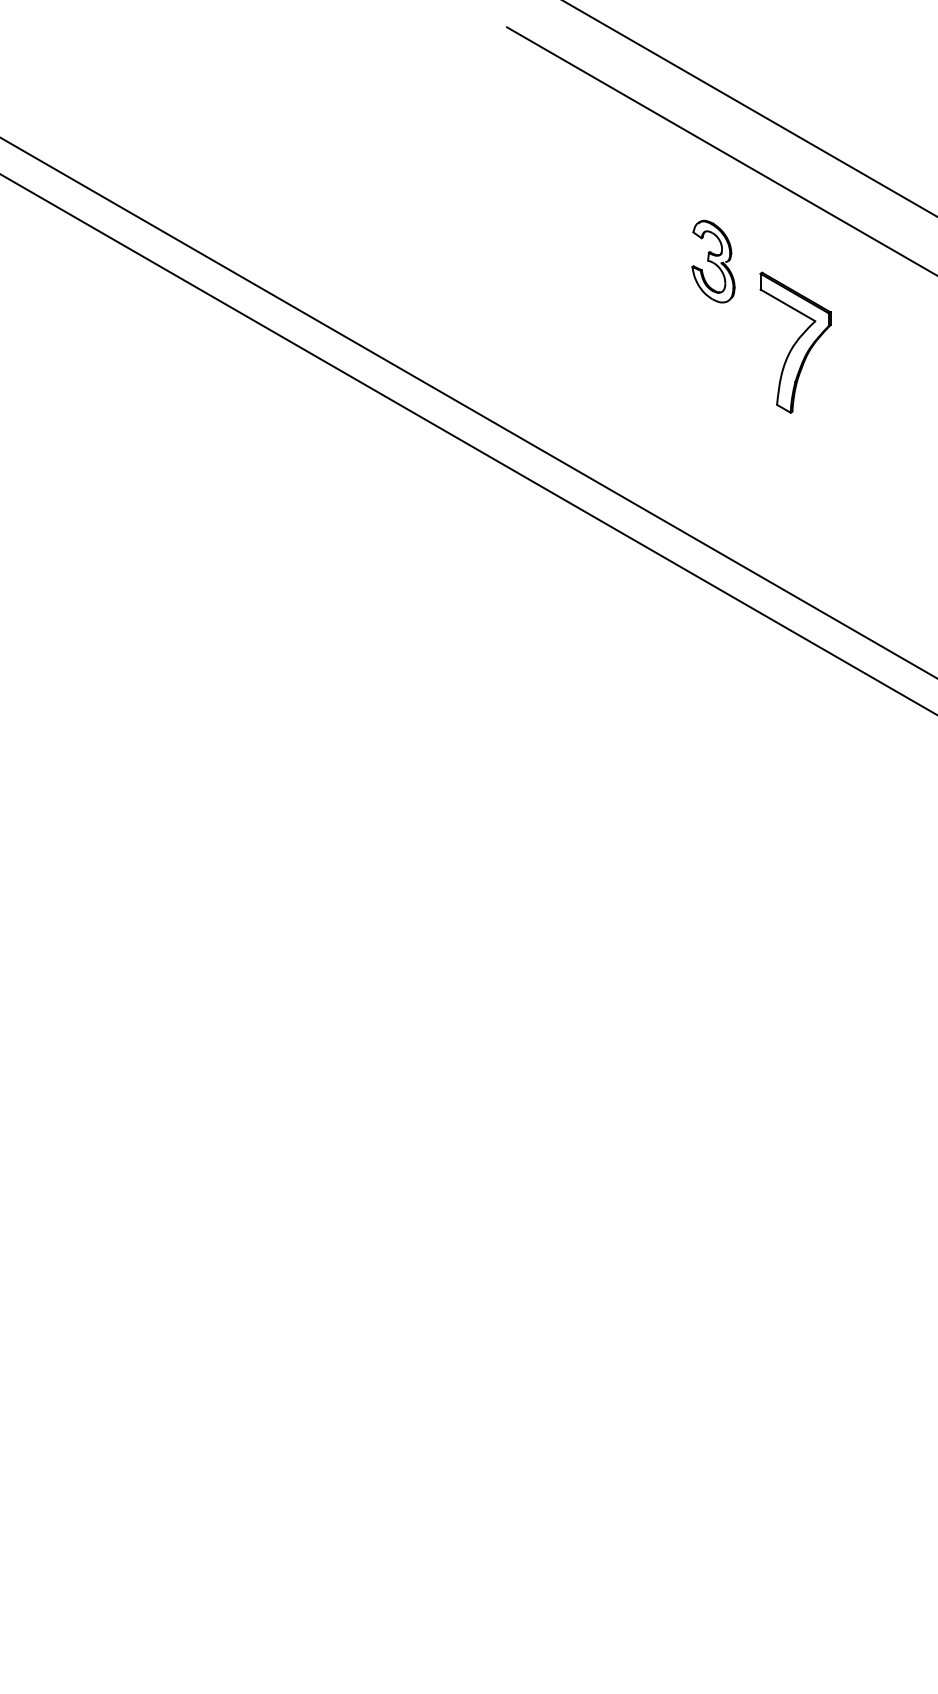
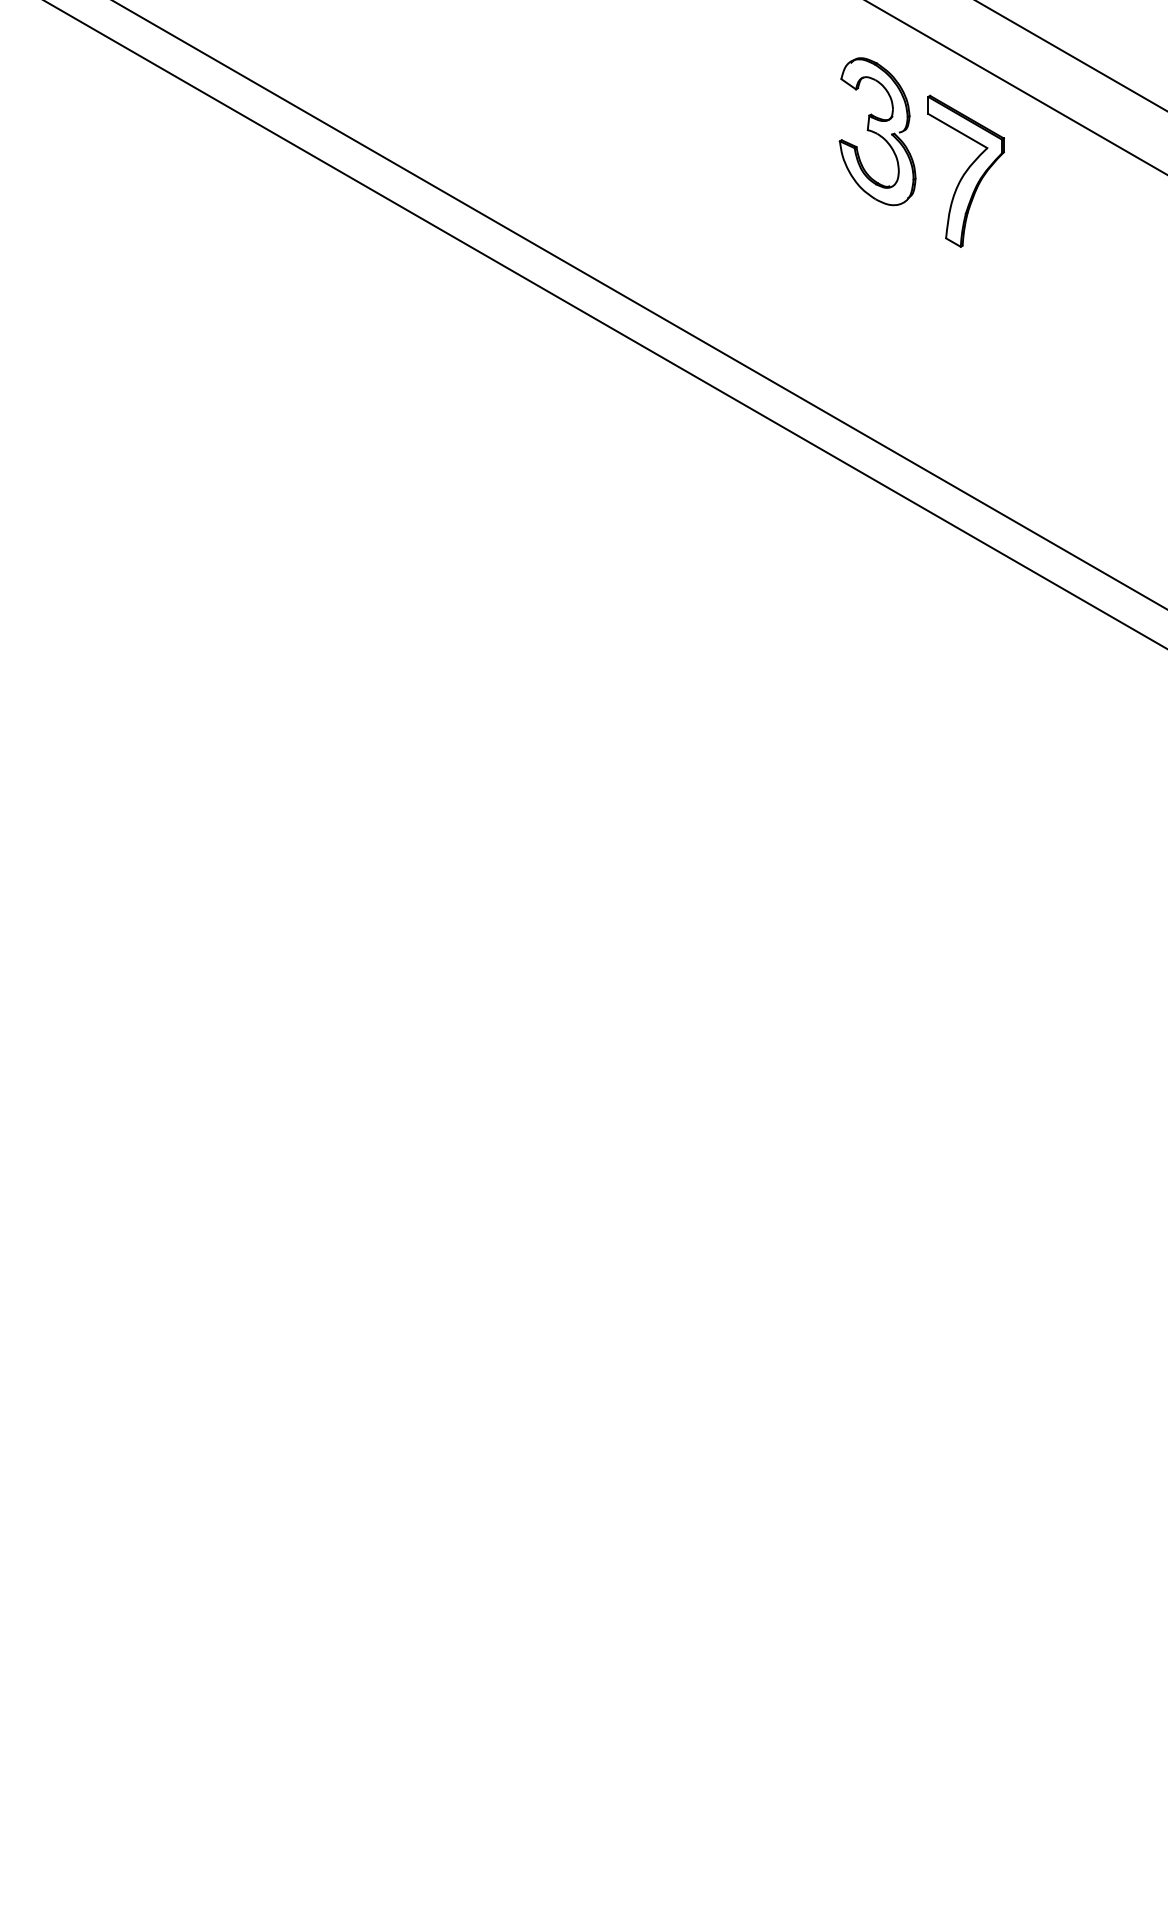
part: (713, 261) -> (877, 131), size x1.67
part: (795, 341) -> (965, 170), moved

